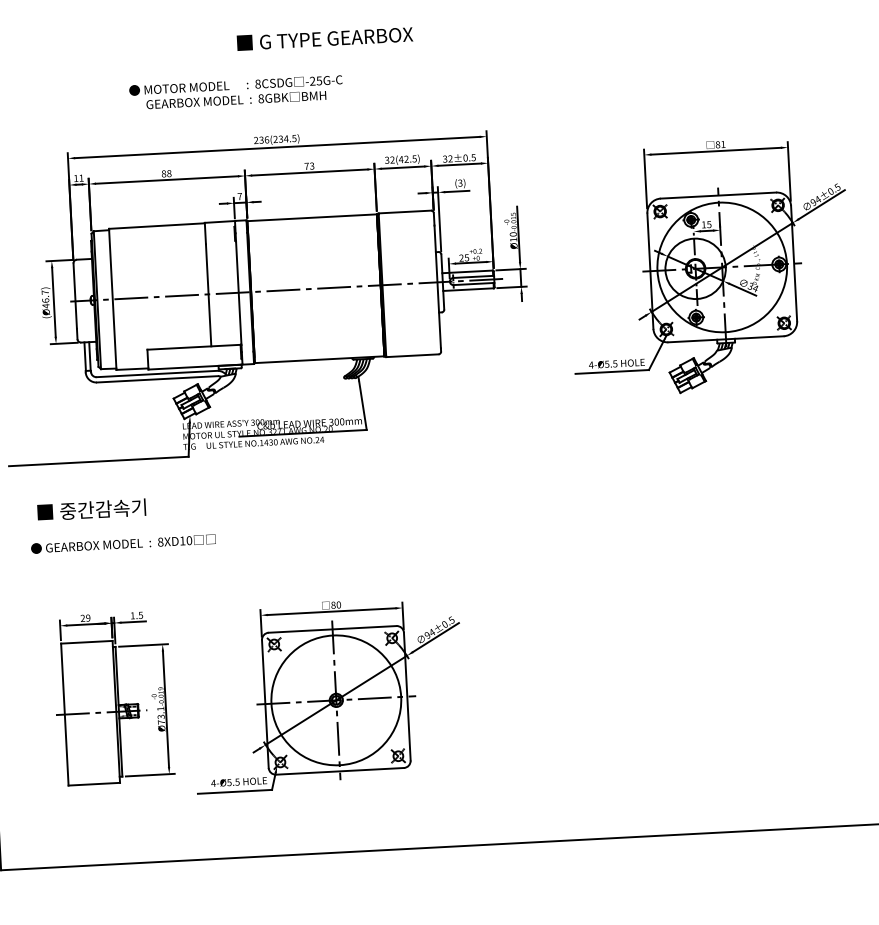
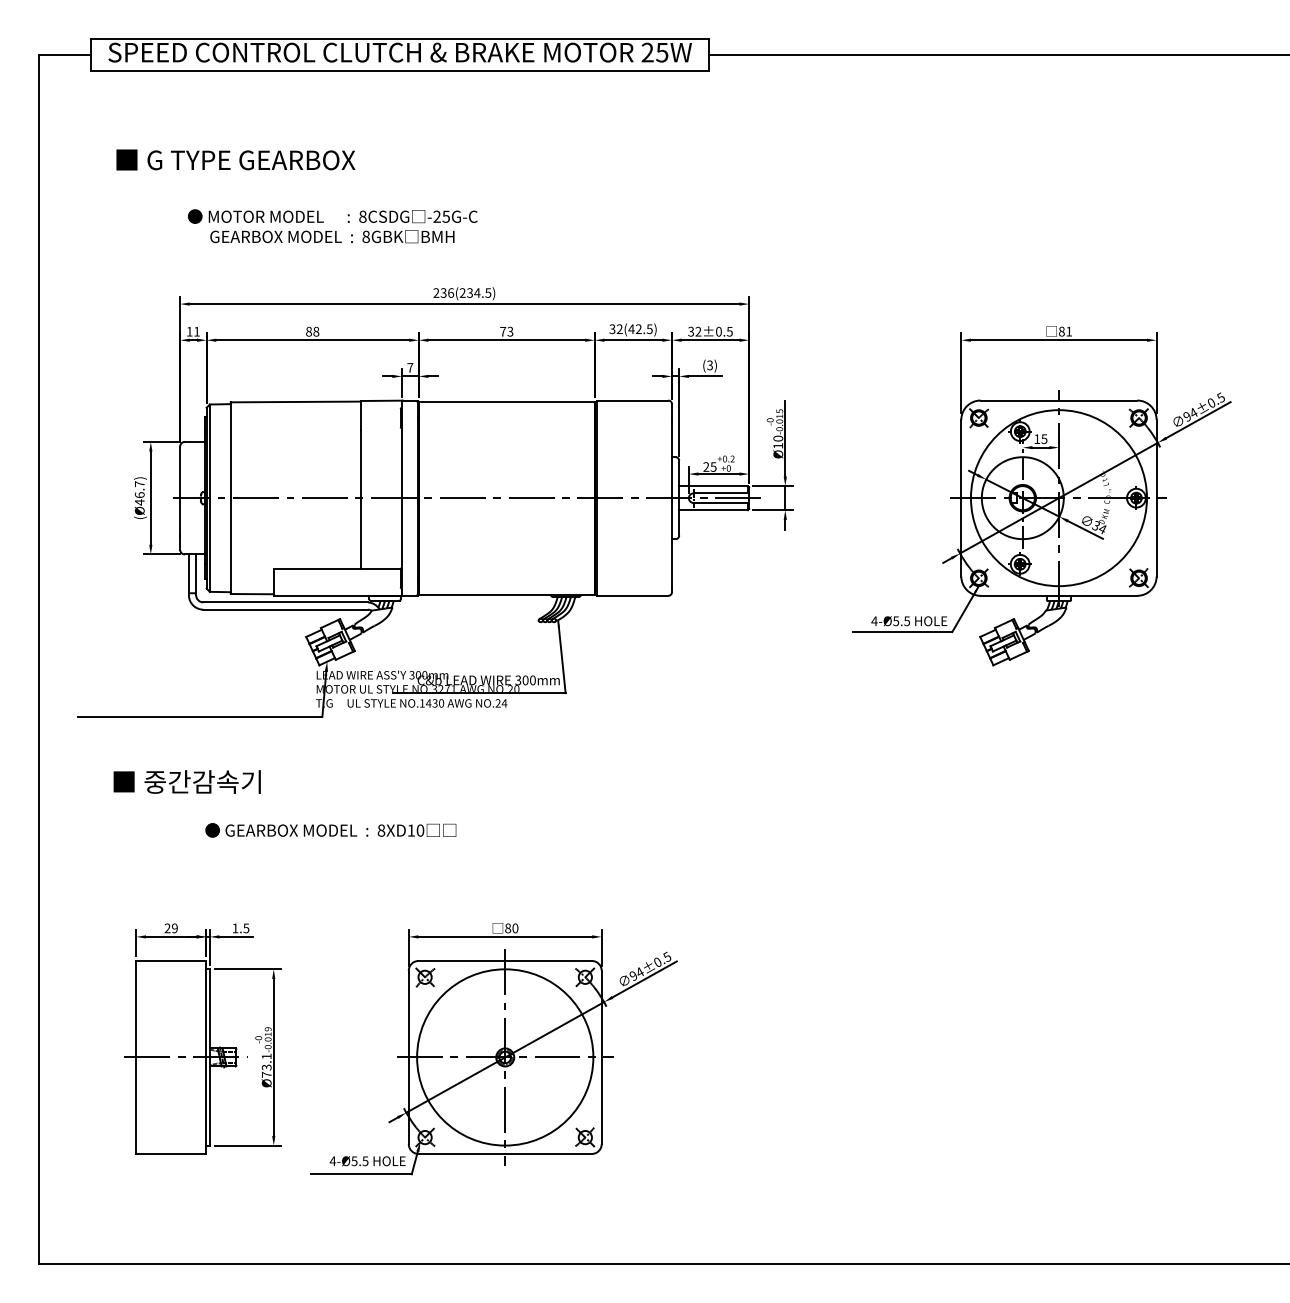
text: (324, 38) -> (235, 159), moved
text: (236, 92) -> (332, 226), moved
text: (123, 544) -> (330, 830), moved

